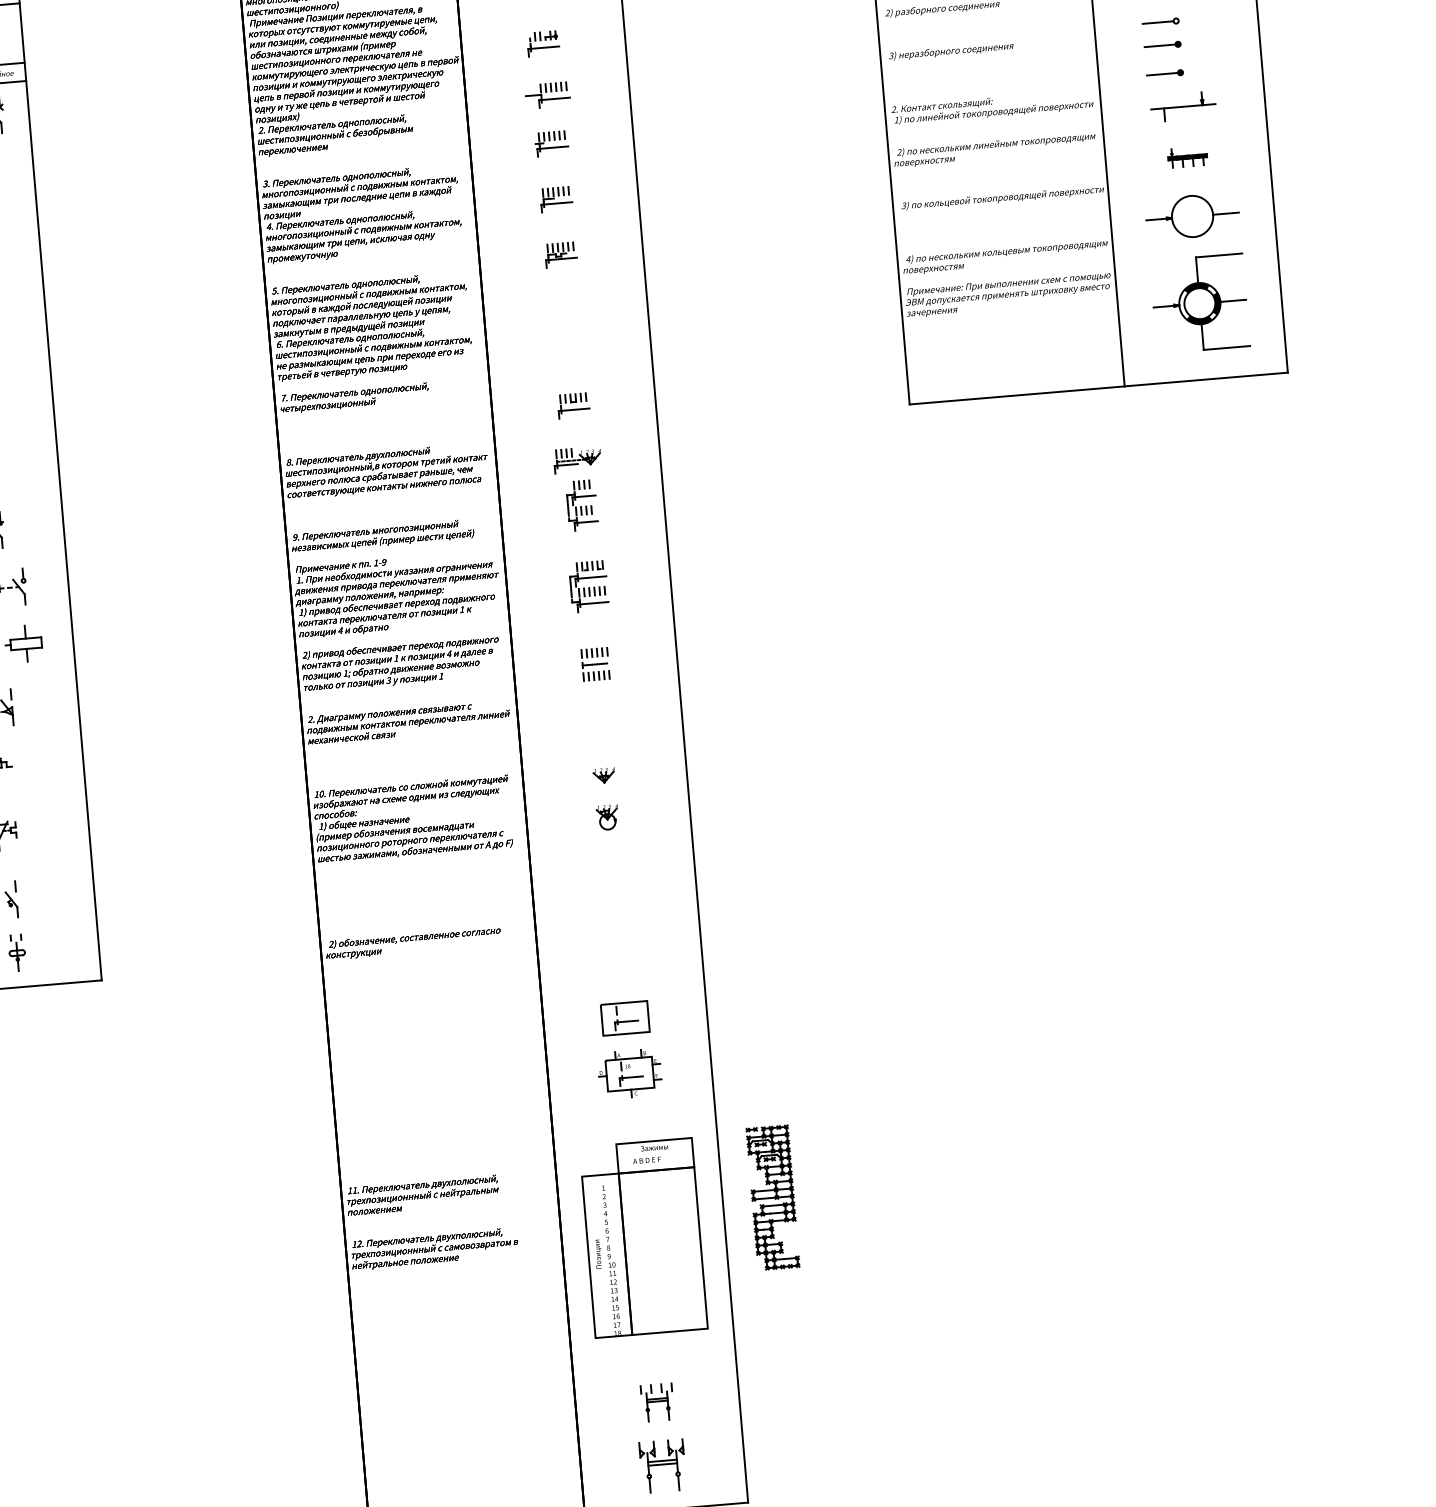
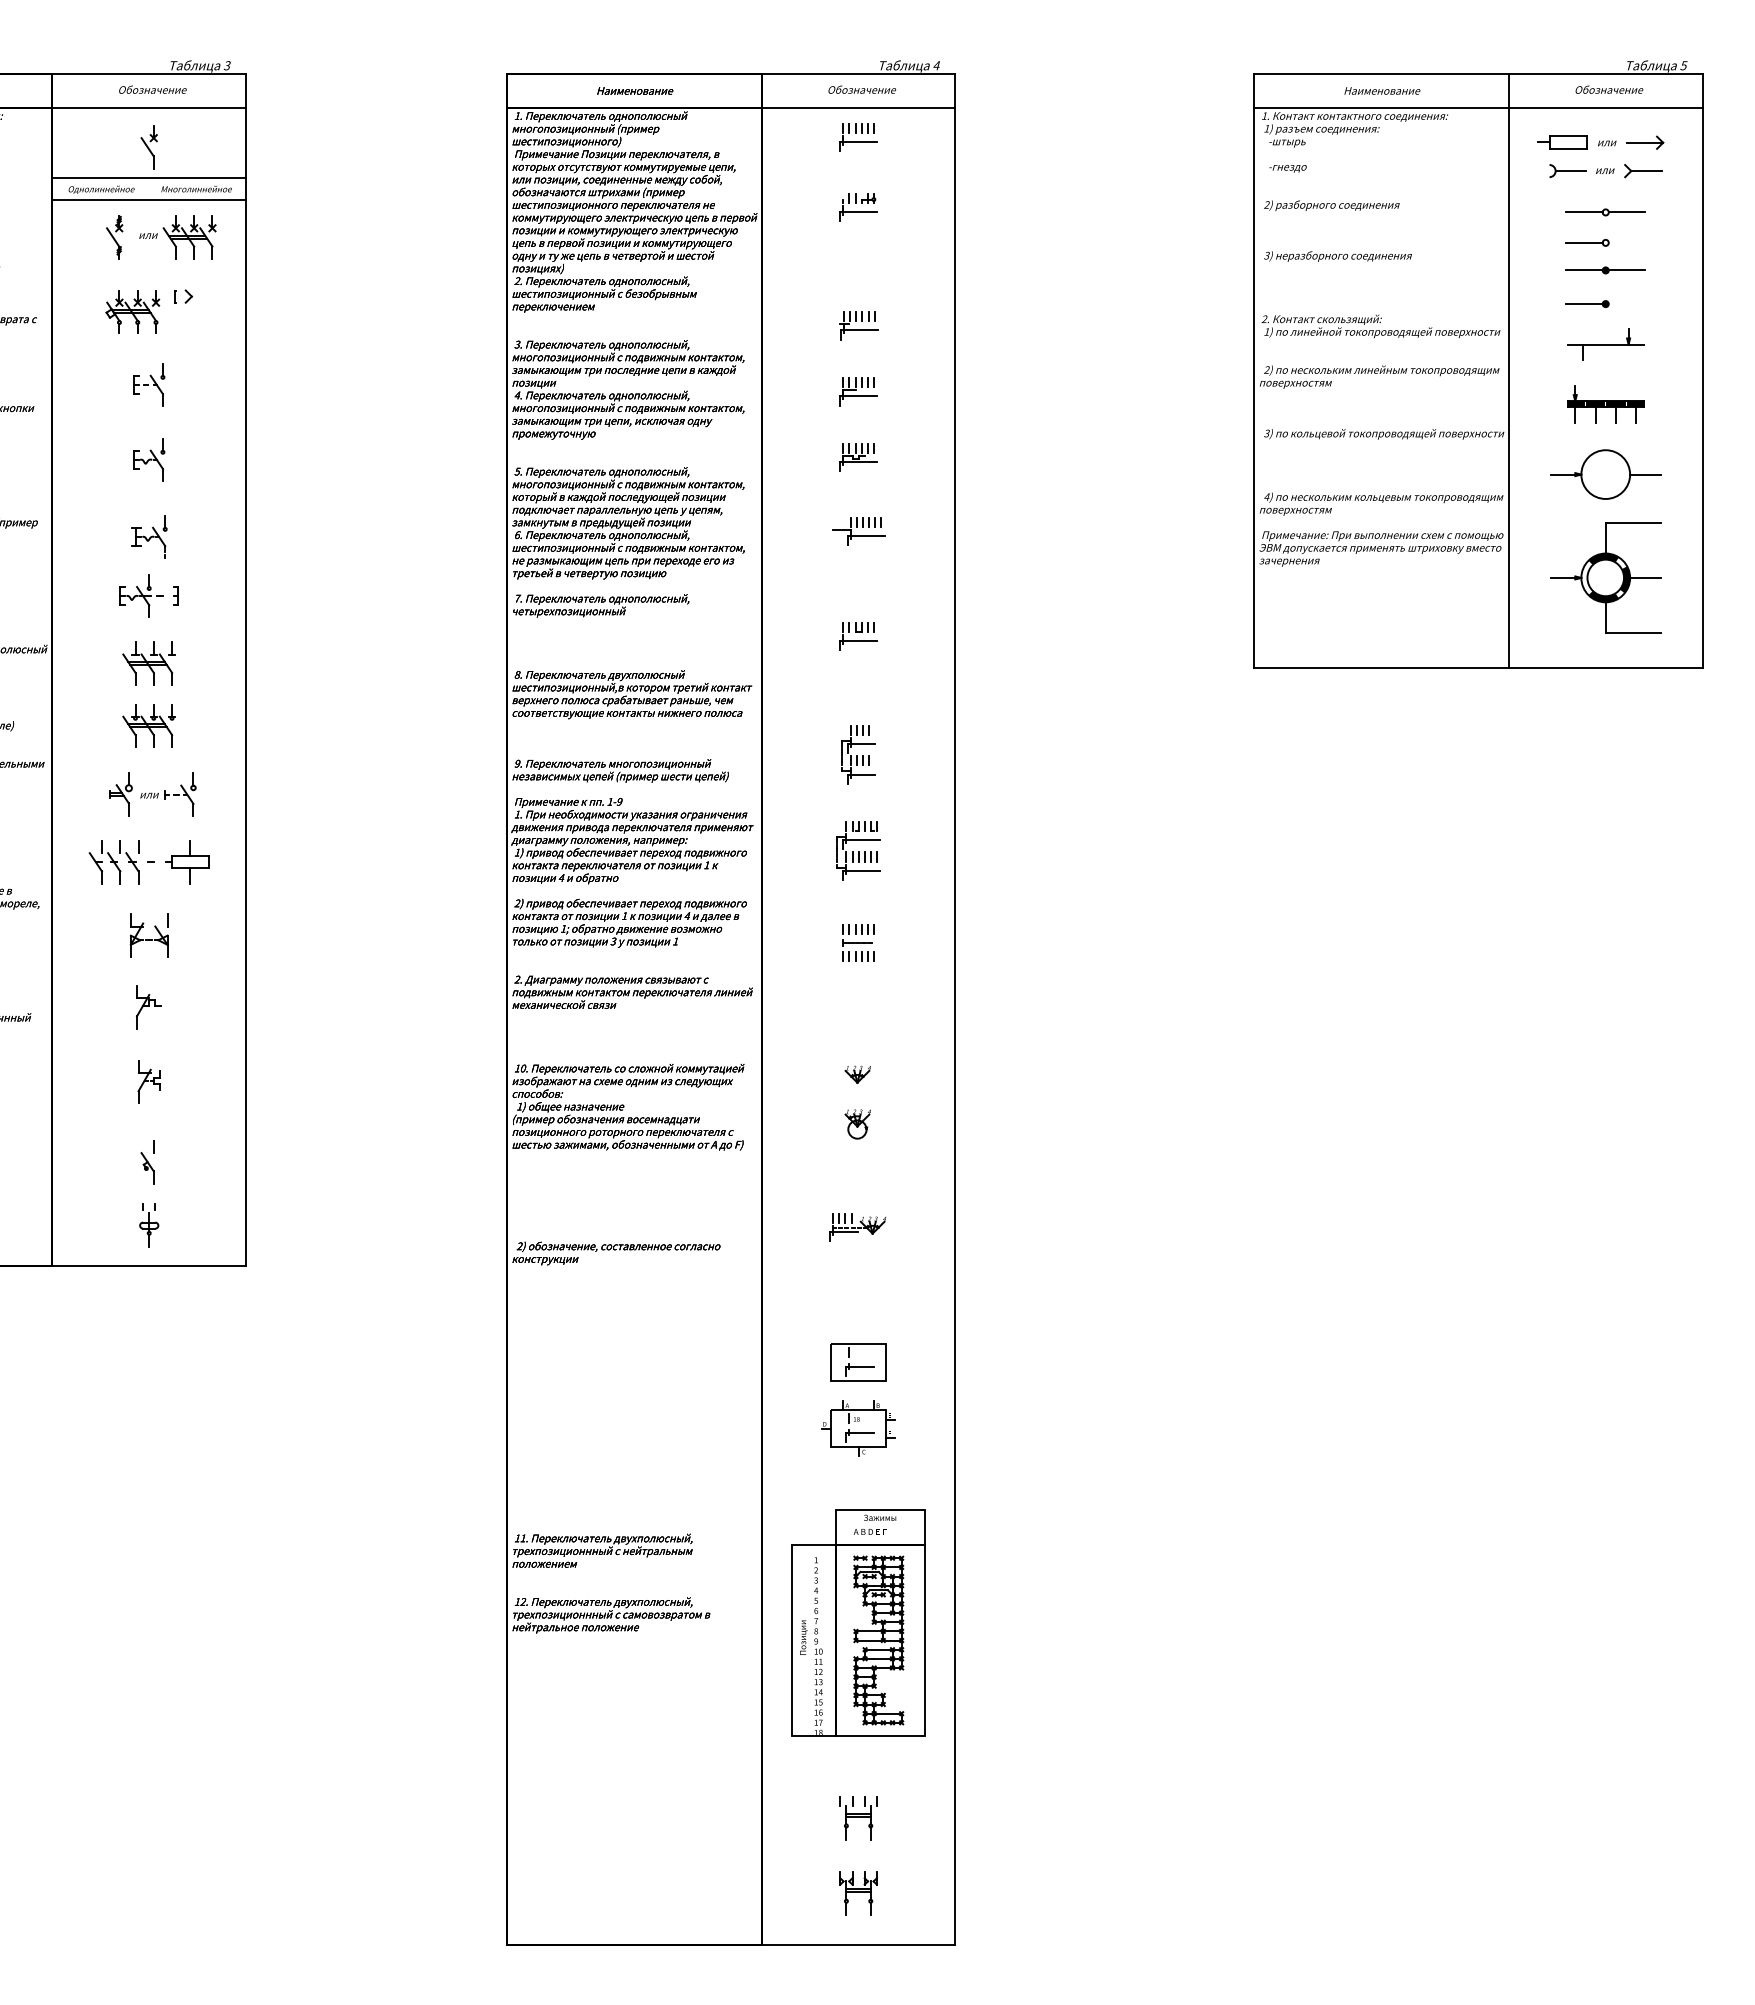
line: (1195, 42) -> (1626, 270), added
part: (547, 95) -> (858, 531), moved
part: (1187, 157) -> (1605, 404), size x1.67
part: (577, 460) -> (857, 1227), moved
part: (772, 1197) -> (878, 1640), moved
part: (662, 1466) -> (858, 1893), size x0.71

